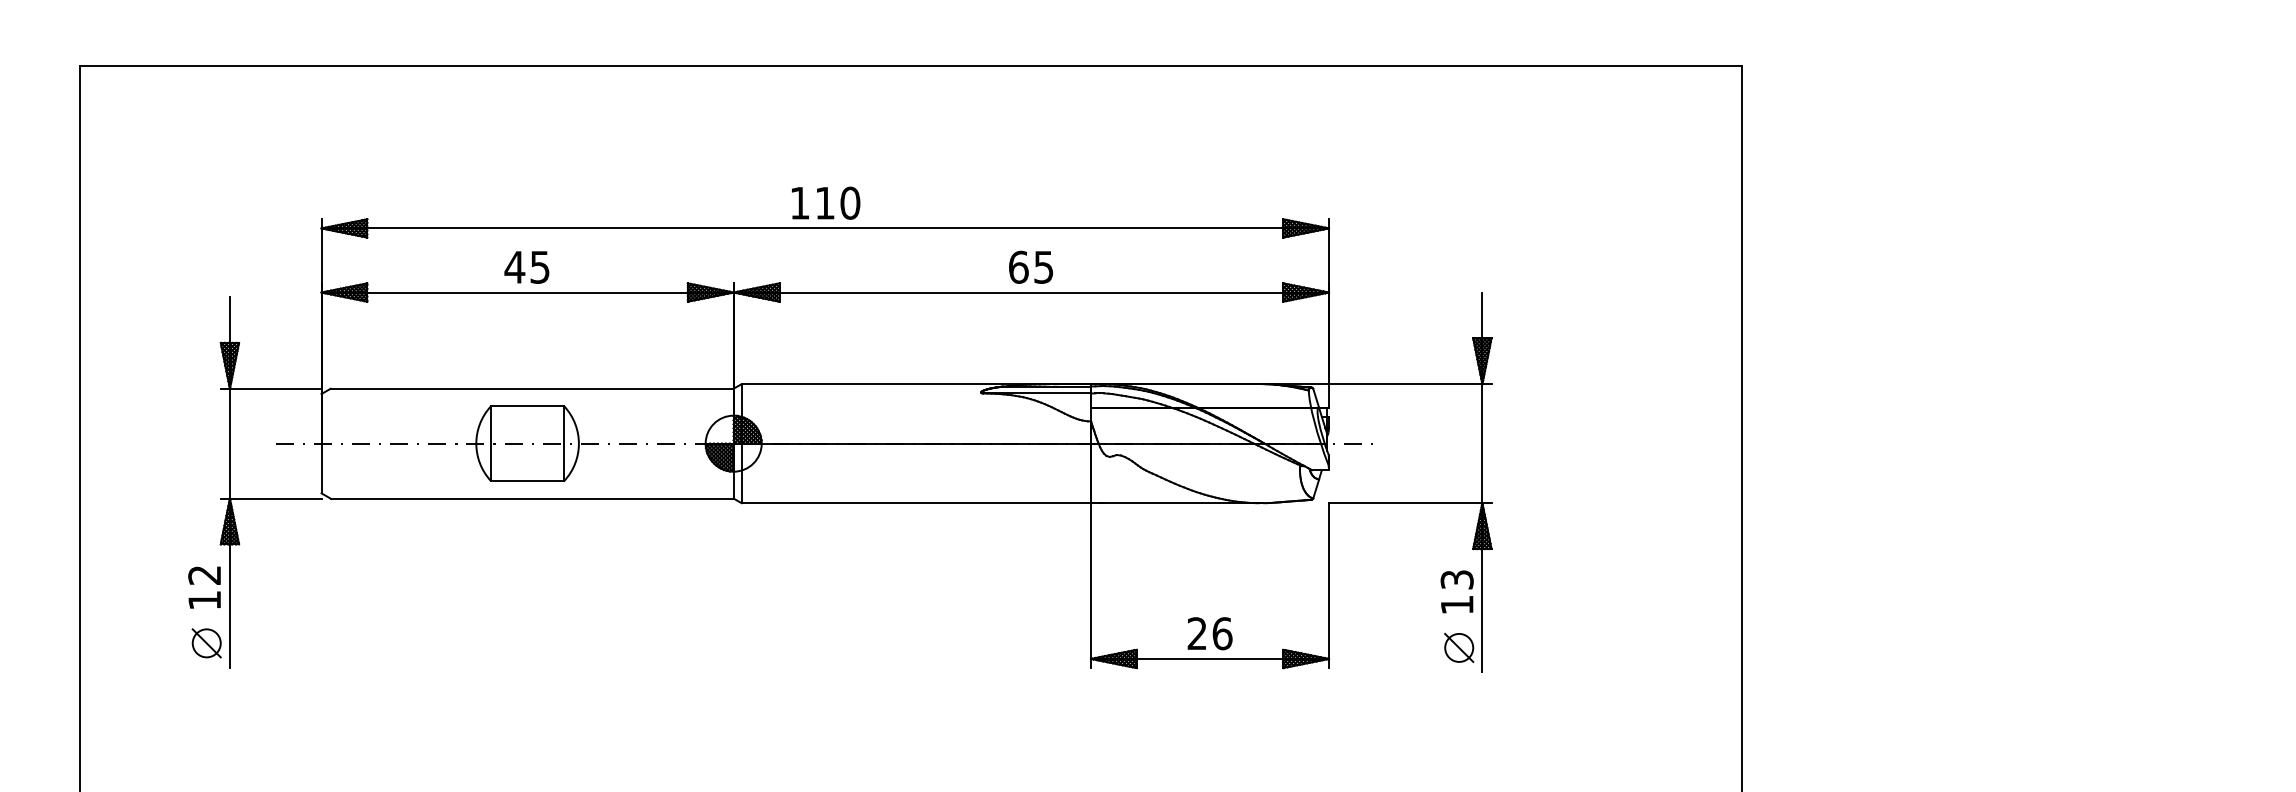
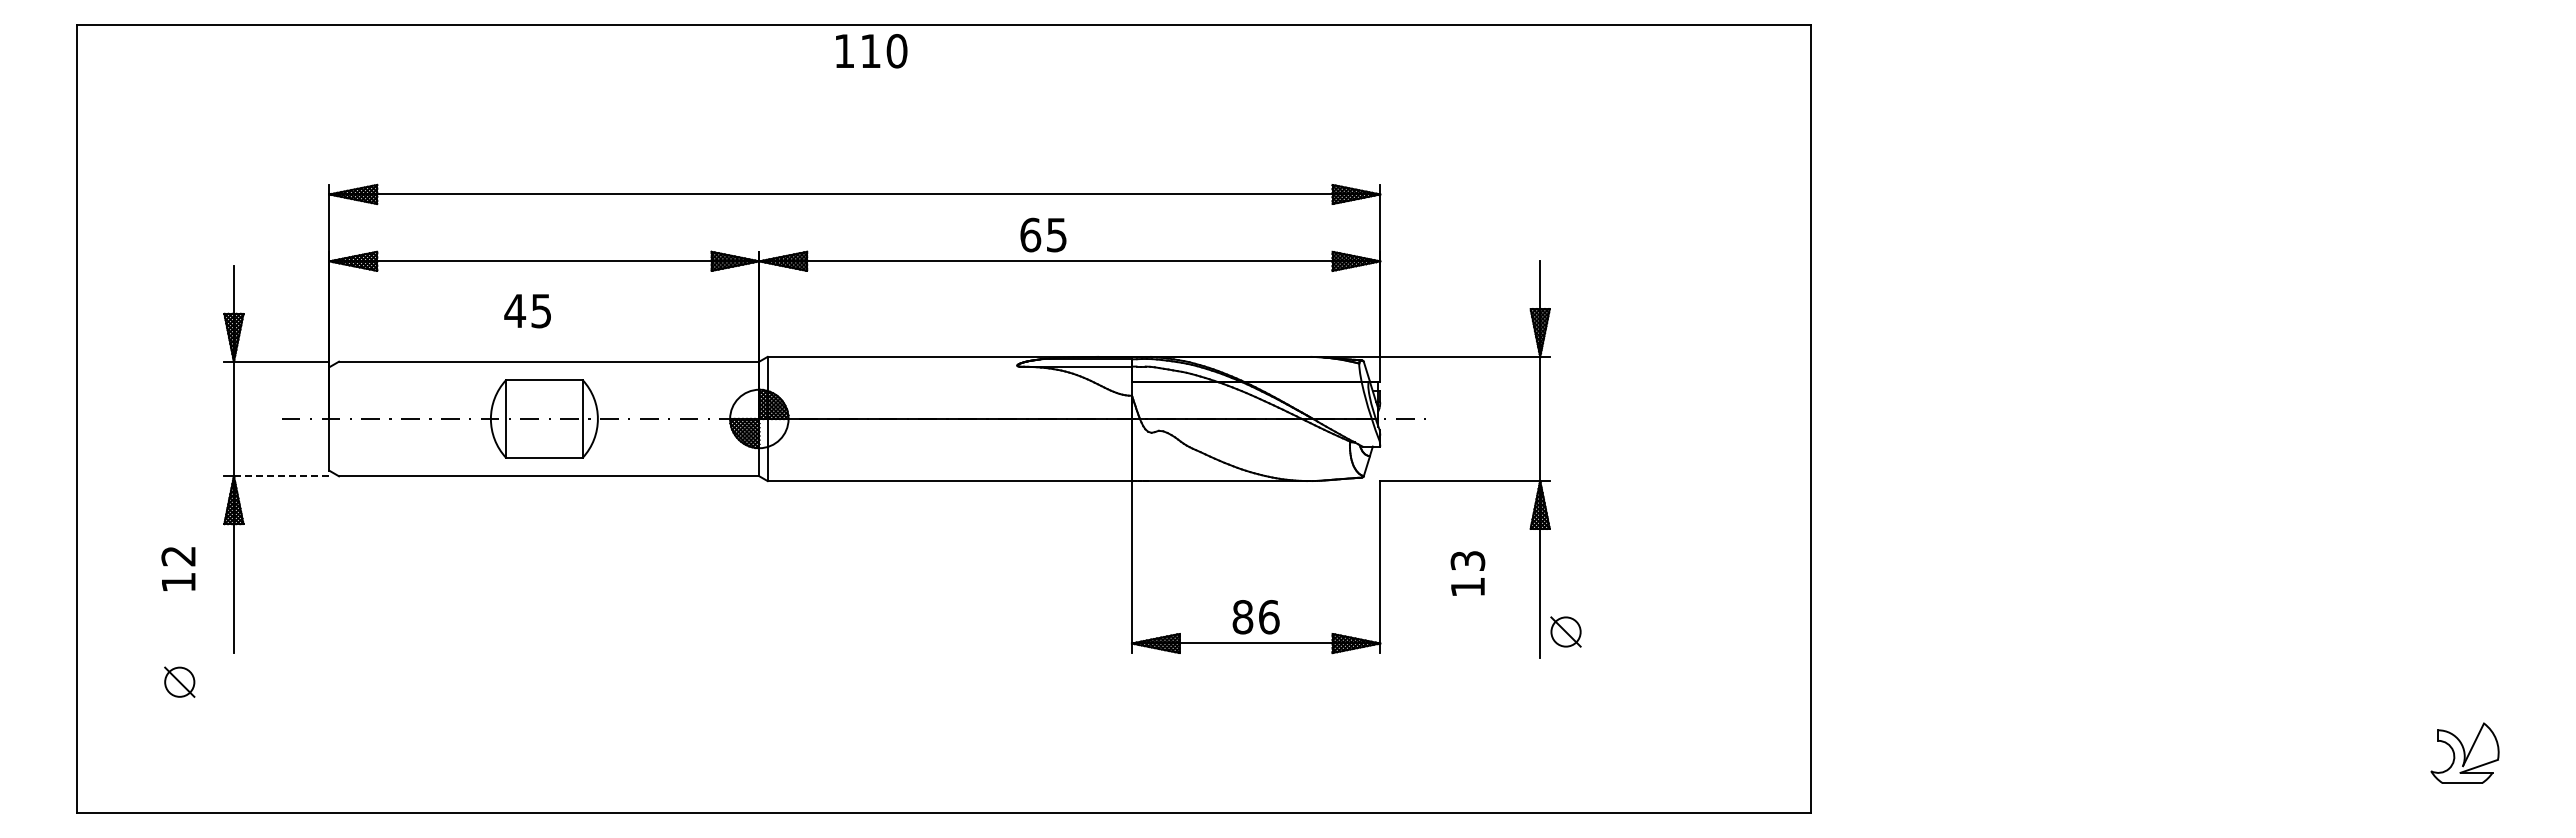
text: (825, 203) -> (871, 51), moved
text: (1031, 266) -> (1043, 234), moved
text: (526, 267) -> (527, 311), moved
line: (275, 498) -> (281, 476), solid -> dashed
text: (204, 587) -> (178, 568), moved
text: (1456, 591) -> (1467, 573), moved
text: (1196, 634) -> (1242, 617), 26 -> 86
part: (206, 642) -> (179, 681), moved
part: (1458, 647) -> (1565, 631), moved

